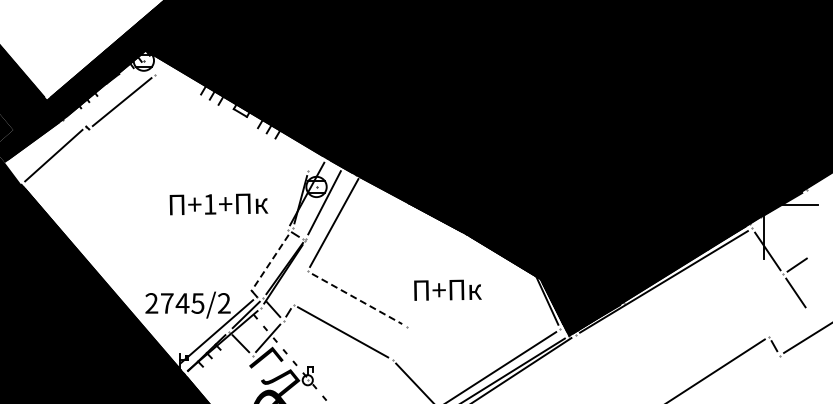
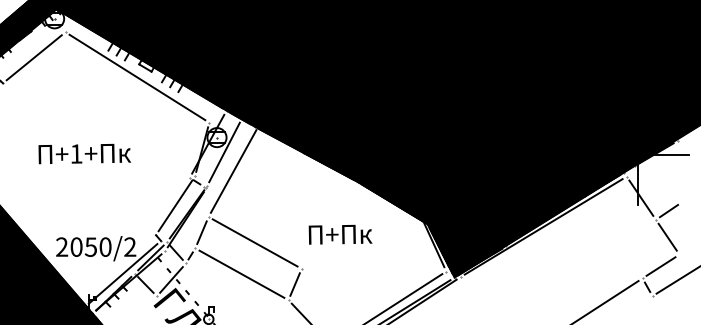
line: (231, 122) -> (137, 76), added
text: (218, 204) -> (84, 154), moved
line: (272, 259) -> (175, 205), dashed -> solid
line: (300, 288) -> (201, 233), added
line: (357, 298) -> (255, 242), dashed -> solid
text: (182, 303) -> (90, 247), 2745/2 -> 2050/2
line: (788, 323) -> (660, 265), added
line: (399, 343) -> (295, 284), added

